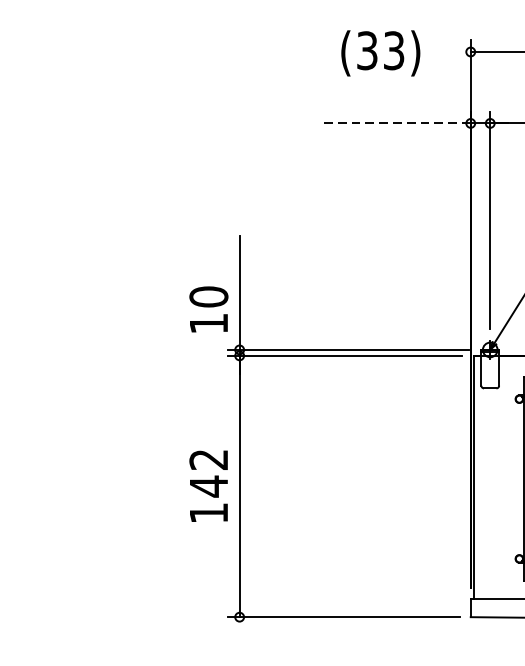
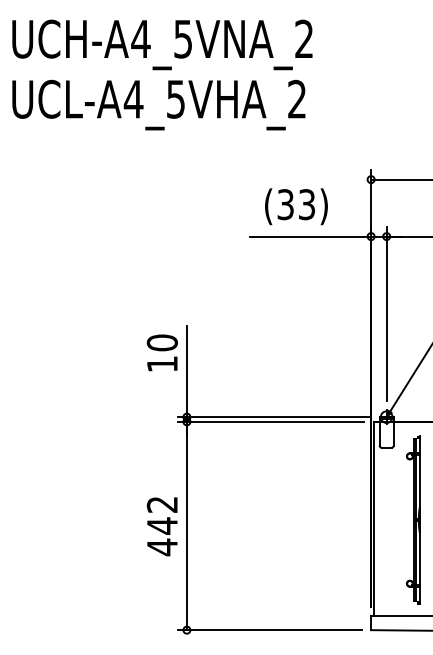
text: (380, 53) -> (296, 206), moved
line: (394, 123) -> (310, 236), dashed -> solid
text: (207, 308) -> (161, 352), moved
text: (209, 513) -> (162, 547), 142 -> 442

